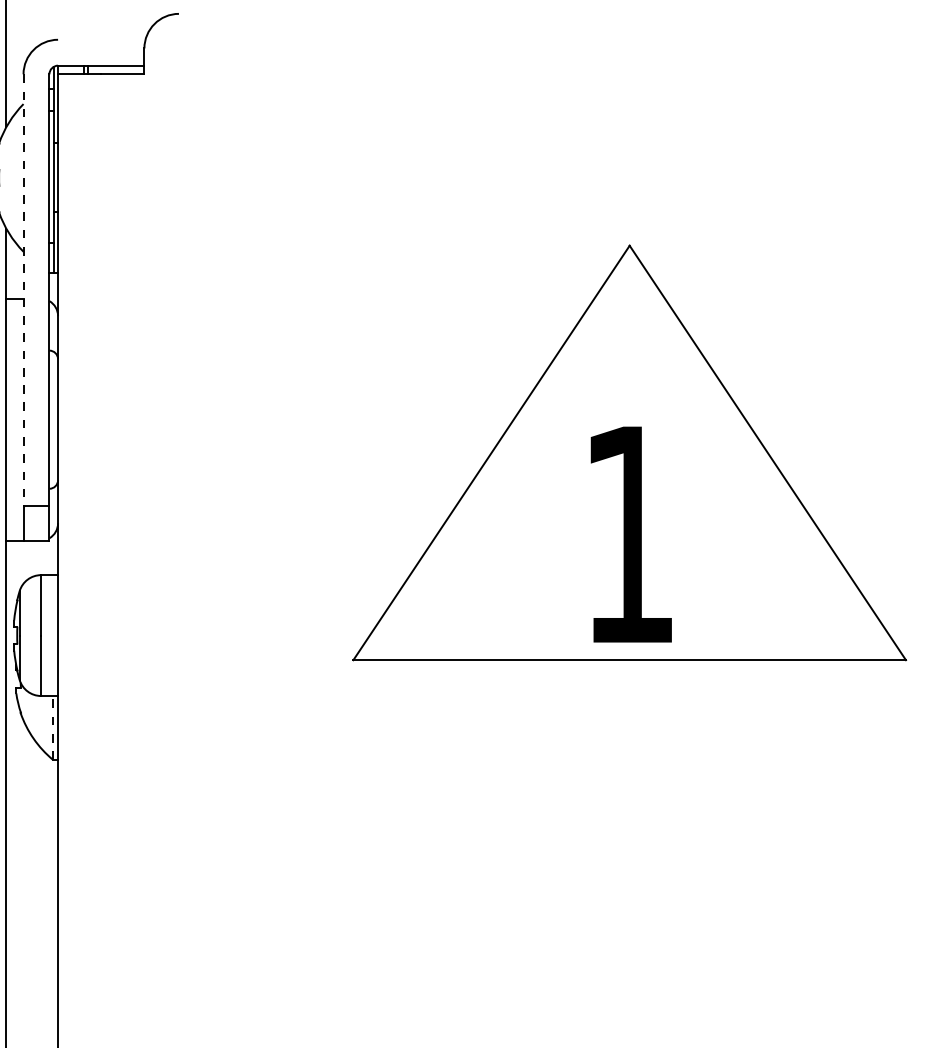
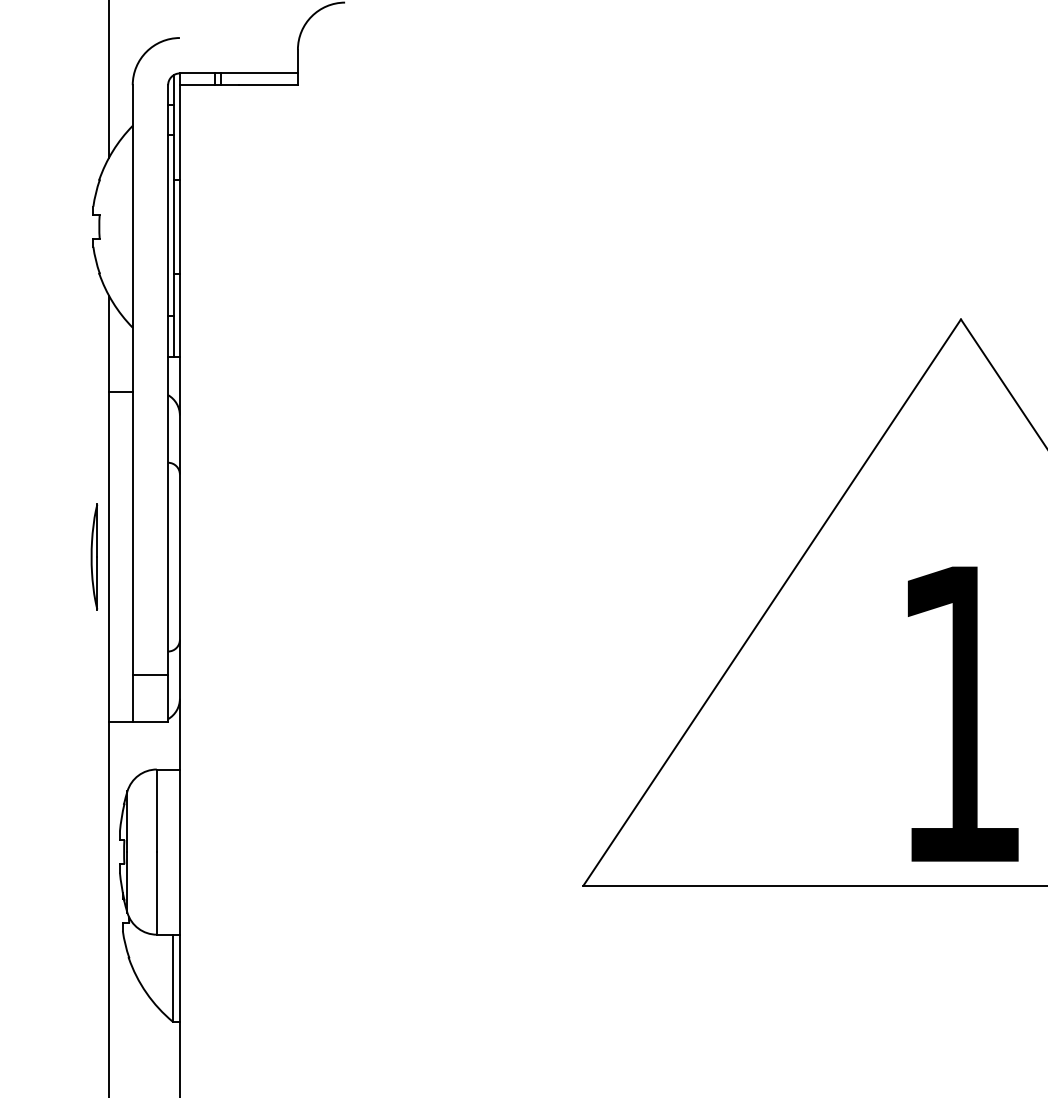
line: (23, 290) -> (132, 380), dashed -> solid
line: (53, 727) -> (173, 977), dashed -> solid

